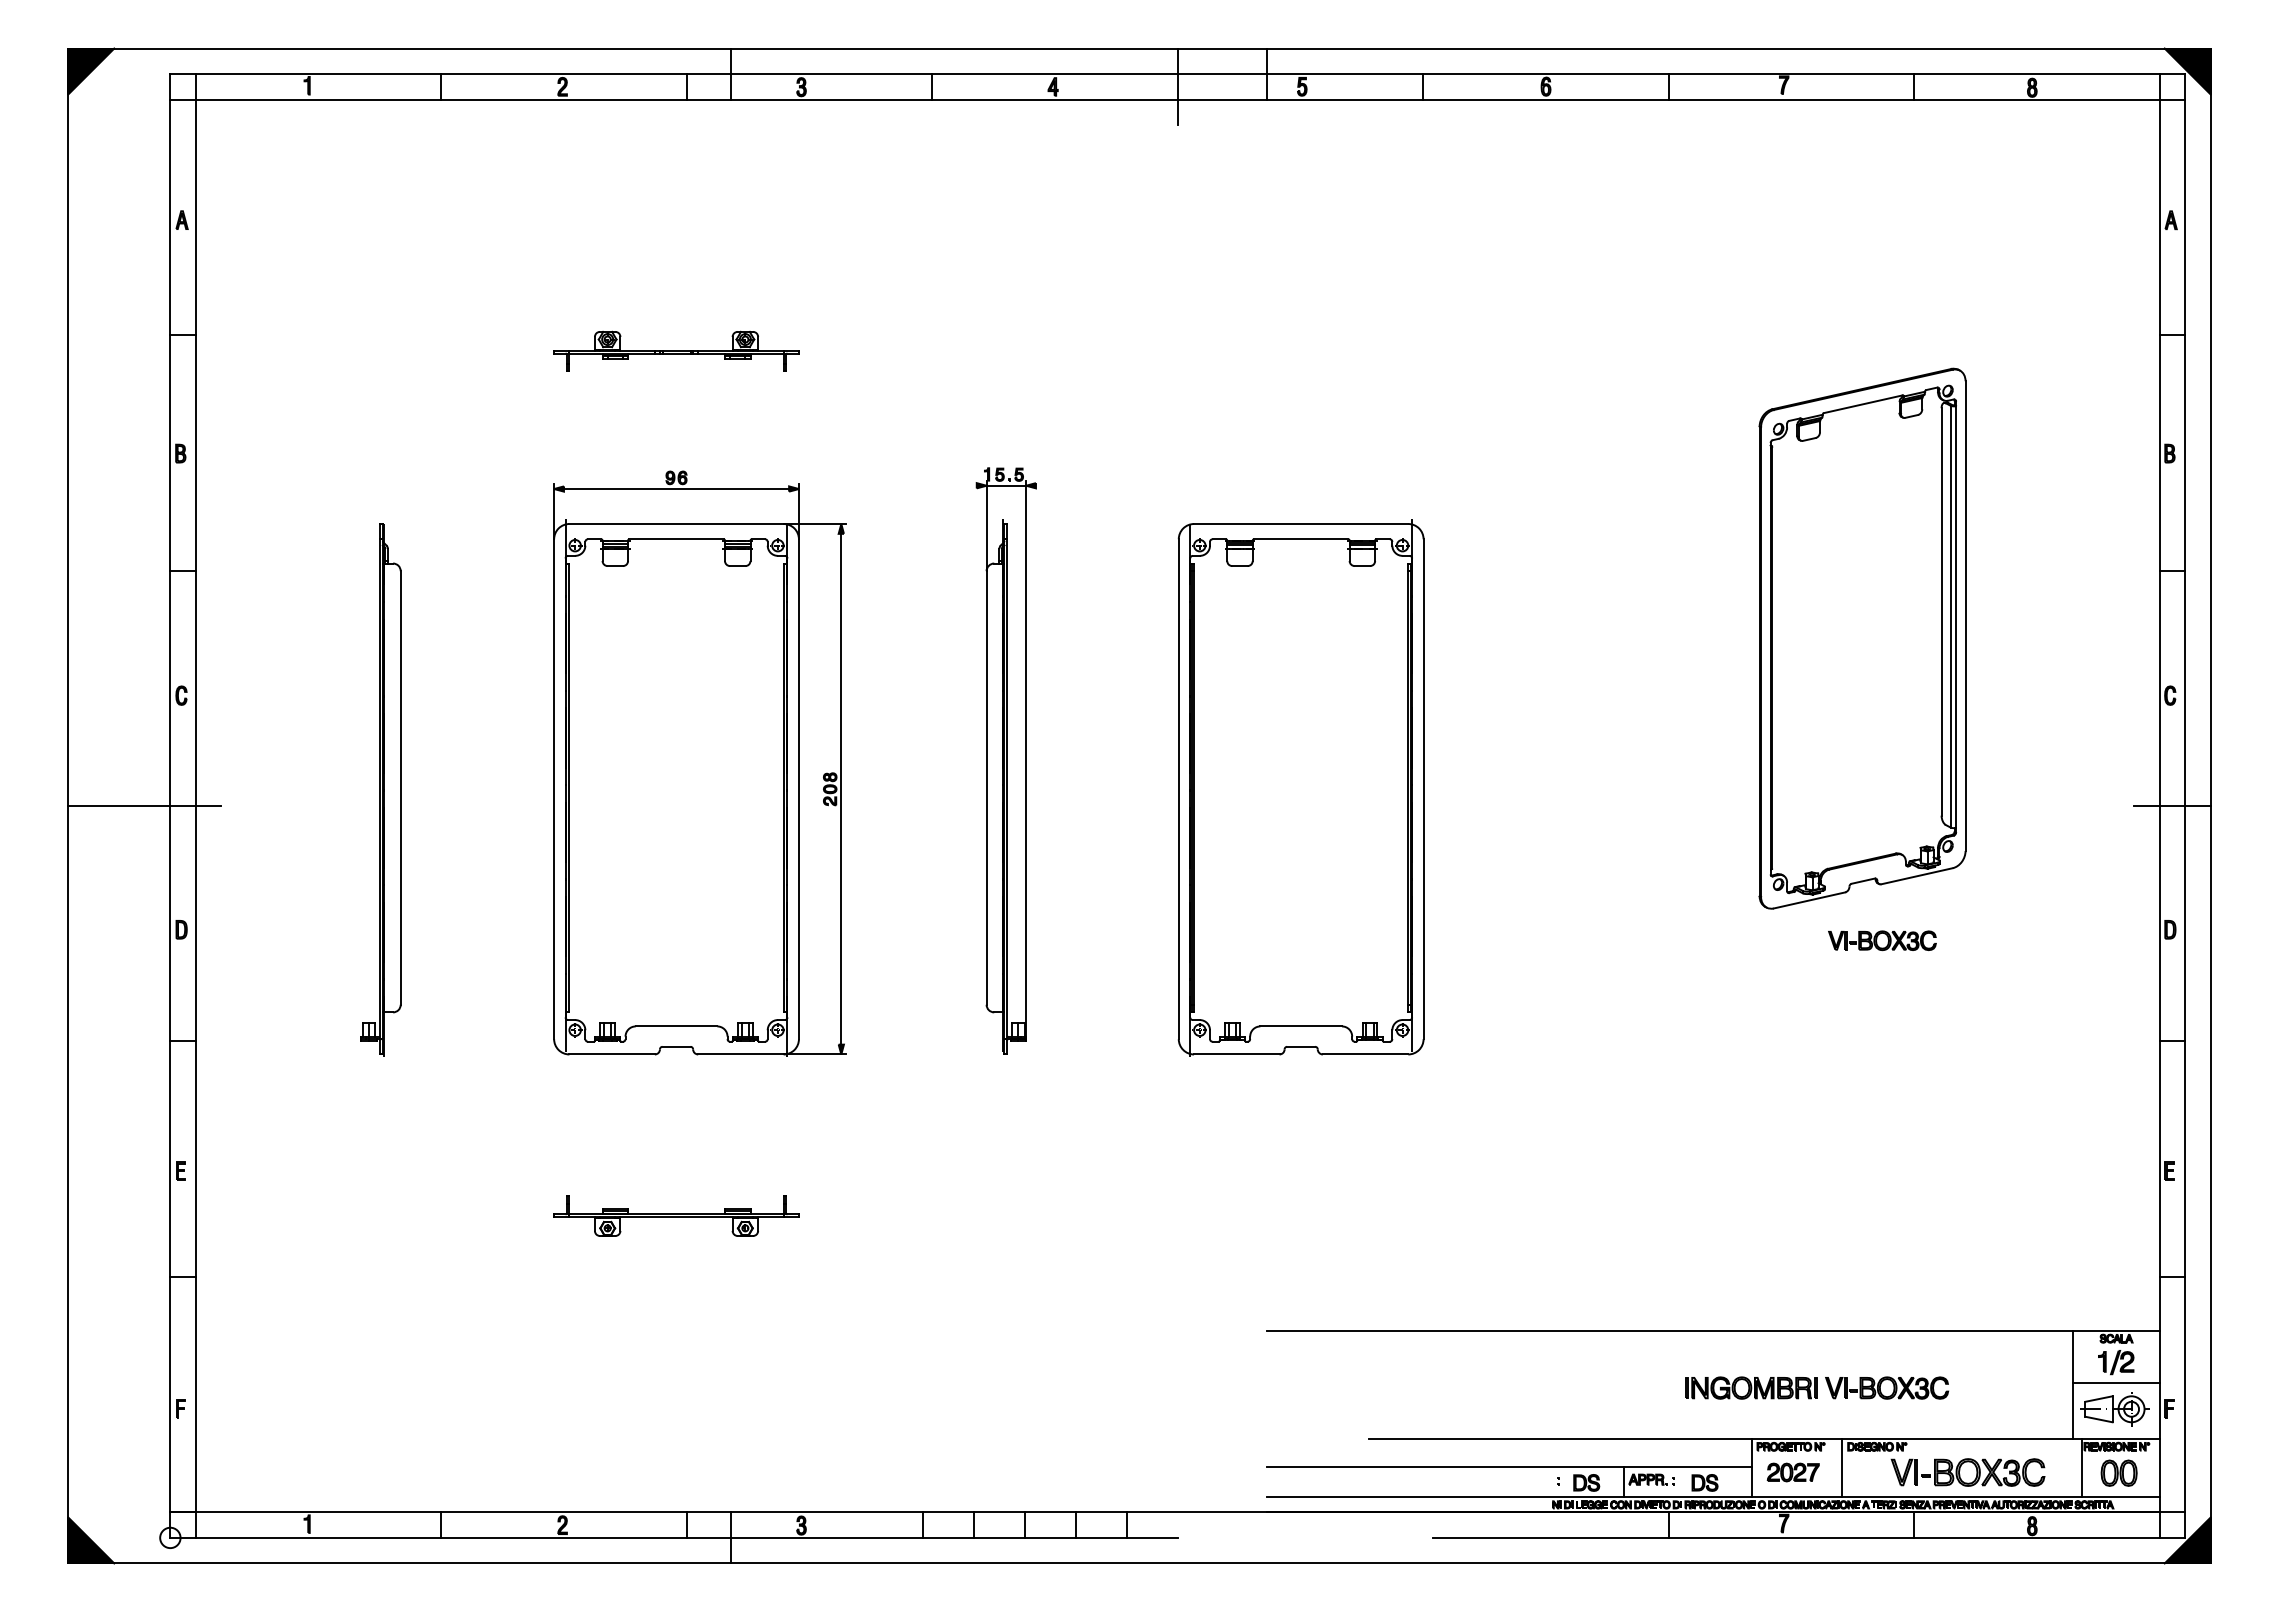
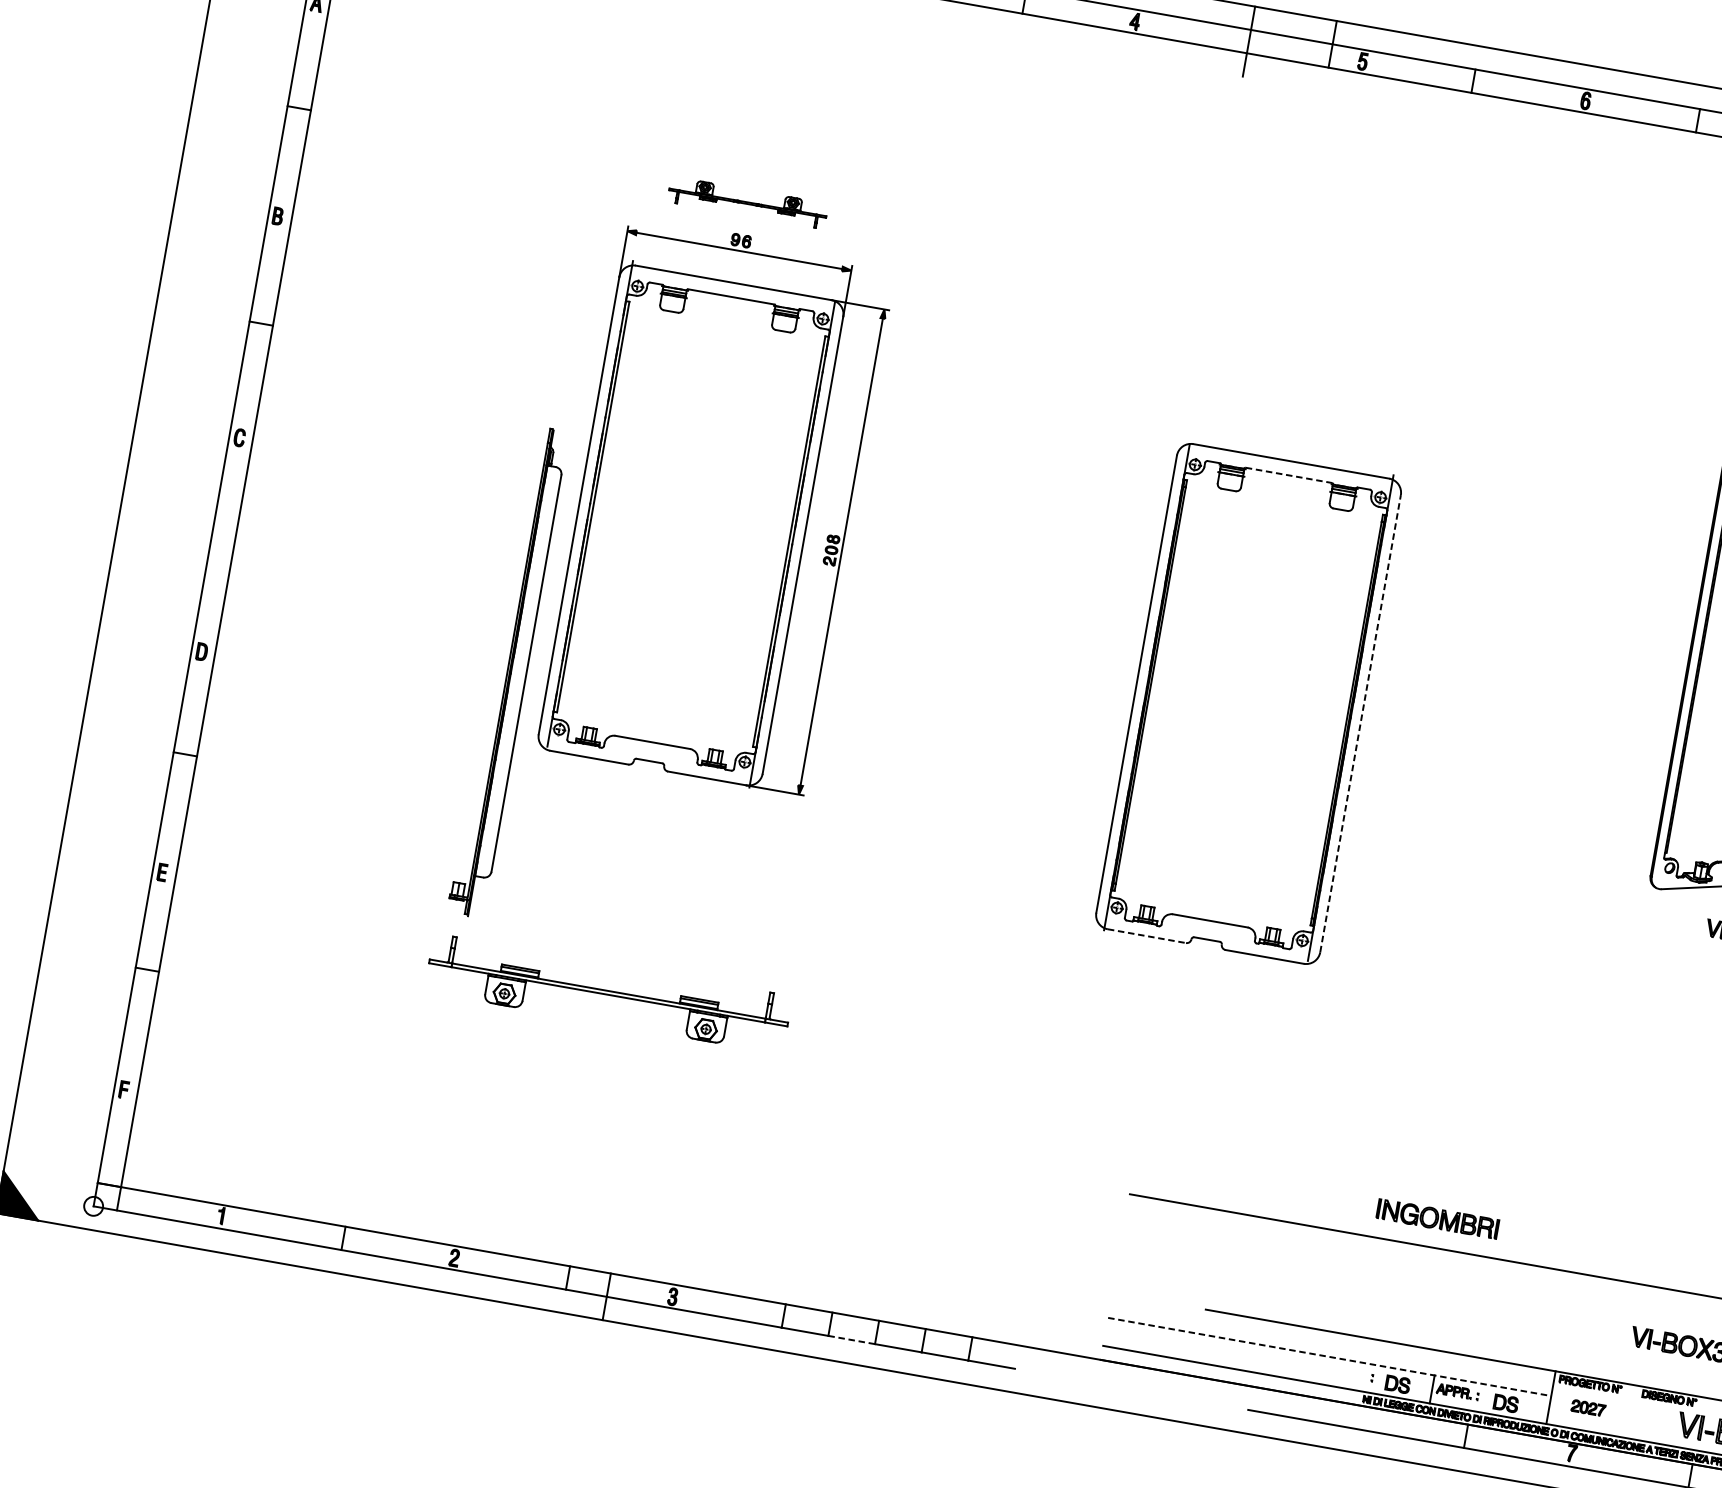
part: (676, 350) -> (748, 201), size x0.7
line: (1301, 539) -> (1289, 475), solid -> dashed
part: (1005, 760) -> (982, 629), removed
part: (699, 763) -> (716, 505), moved
part: (380, 789) -> (507, 671), moved
line: (1423, 789) -> (1360, 723), solid -> dashed
line: (144, 806) -> (187, 533), removed
line: (1236, 1054) -> (1146, 936), solid -> dashed
part: (676, 1215) -> (608, 993), size x1.6
part: (1751, 1387) -> (1438, 1218), moved
line: (1509, 1466) -> (1329, 1356), solid -> dashed
line: (1842, 1468) -> (1634, 1412), removed
part: (1792, 1472) -> (1587, 1408), size x0.7
line: (999, 1537) -> (852, 1339), solid -> dashed

